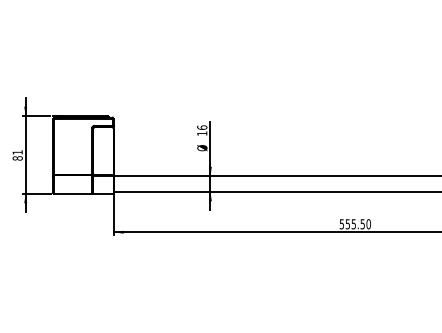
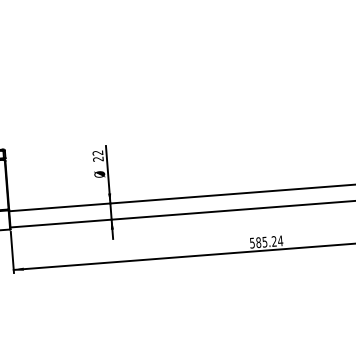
text: (202, 130) -> (98, 155), 16 -> 22
text: (358, 224) -> (269, 242), 555.50 -> 585.24

